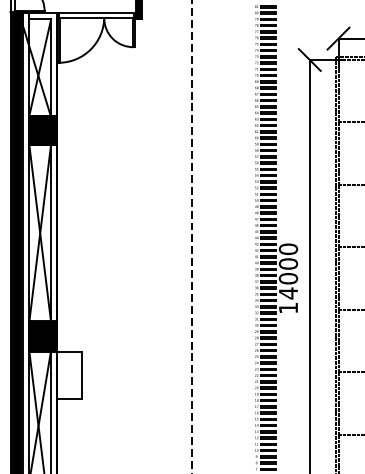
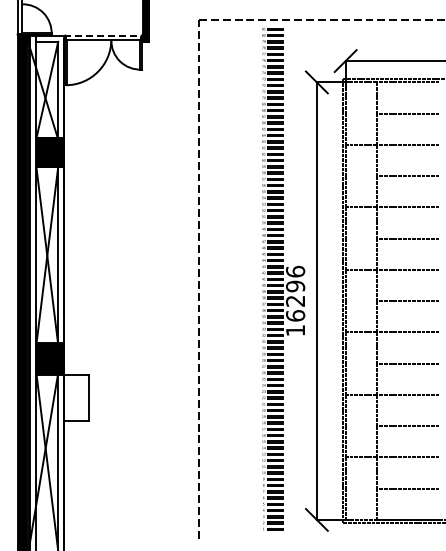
line: (97, 13) -> (104, 35), solid -> dashed
text: (288, 271) -> (295, 293), 14000 -> 16296

